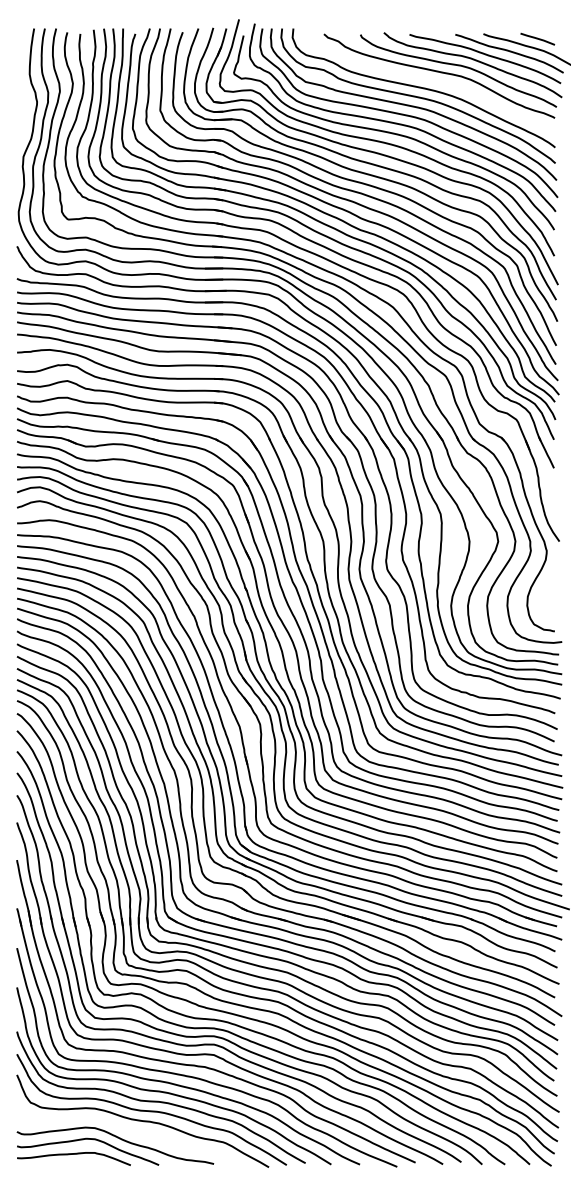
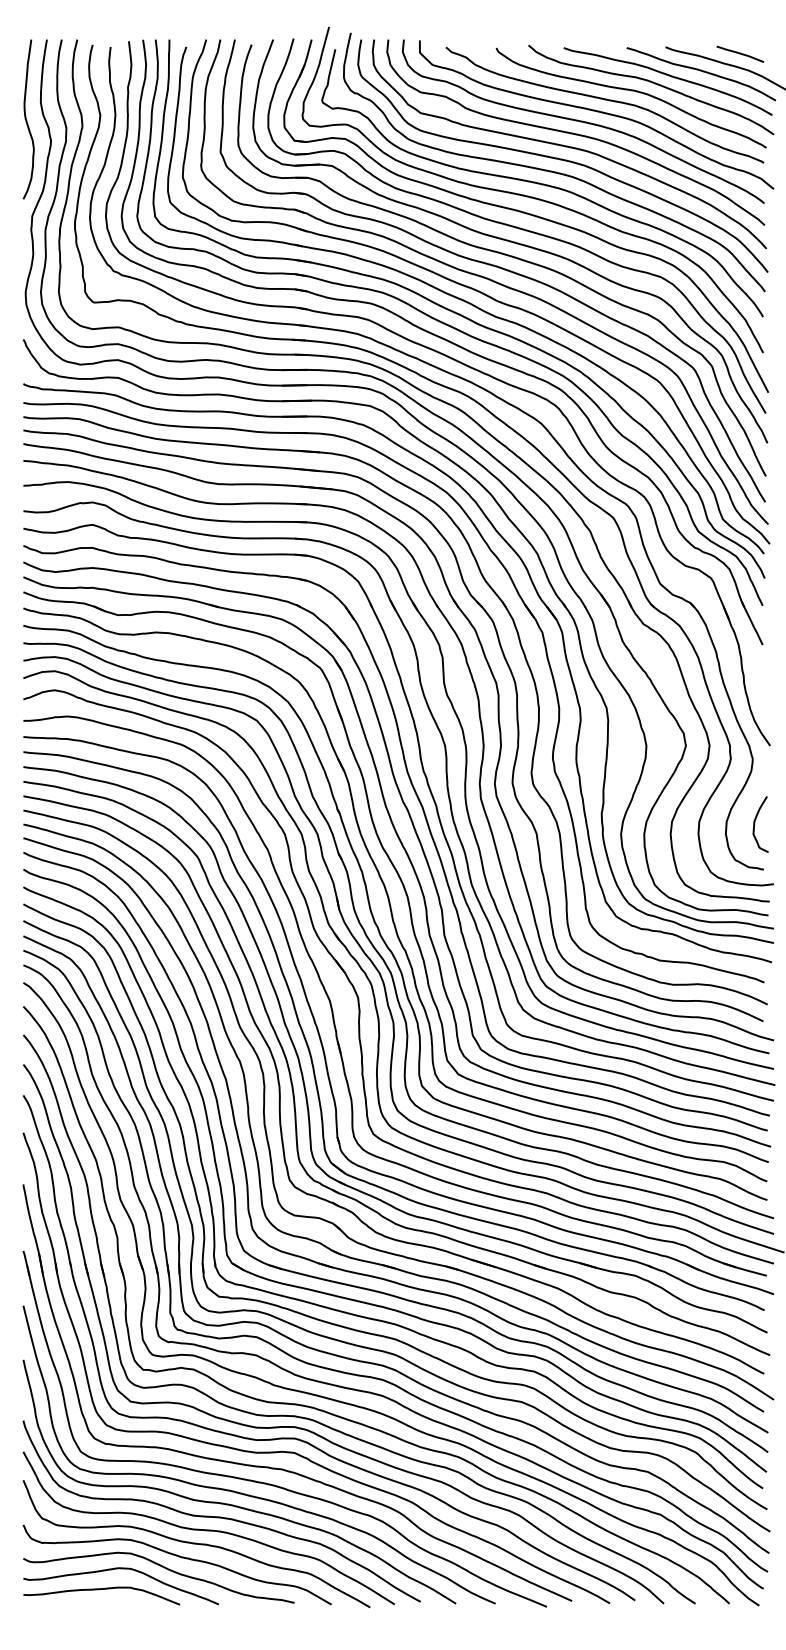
curve: (434, 81) -> (597, 112), added
curve: (20, 87) -> (27, 120), added
curve: (548, 598) -> (755, 824), added
curve: (129, 1131) -> (178, 1557), added

